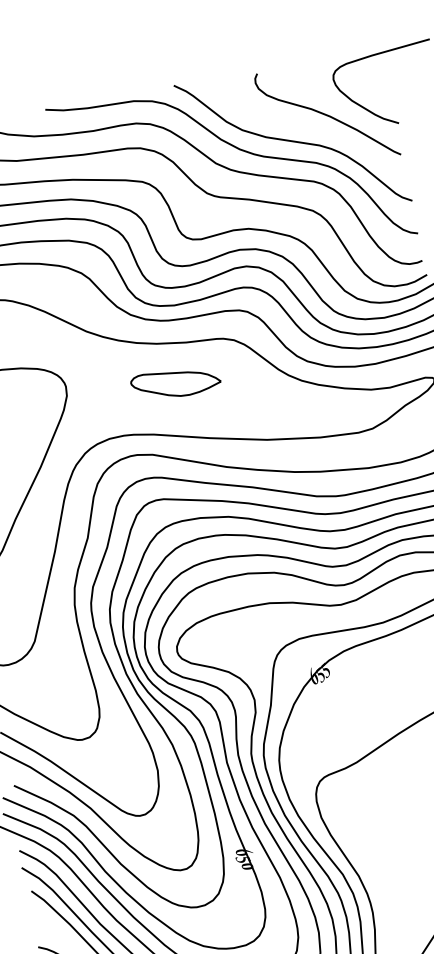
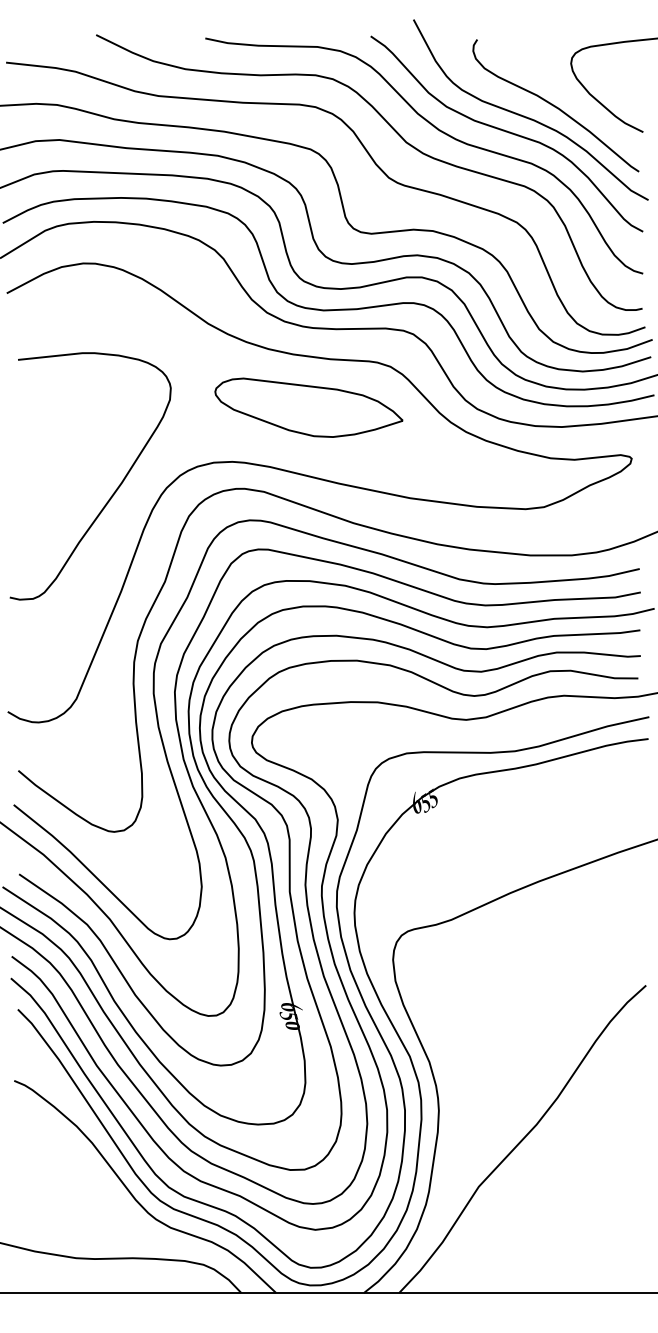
curve: (305, 126) -> (526, 116), added
part: (175, 383) -> (308, 407), size x1.67

